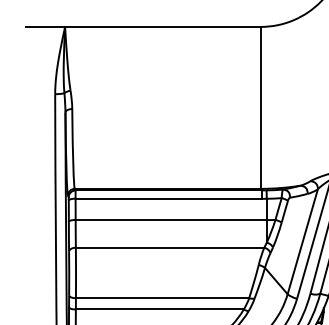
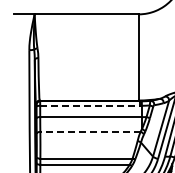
line: (168, 198) -> (89, 105), solid -> dashed
line: (168, 247) -> (89, 131), solid -> dashed

